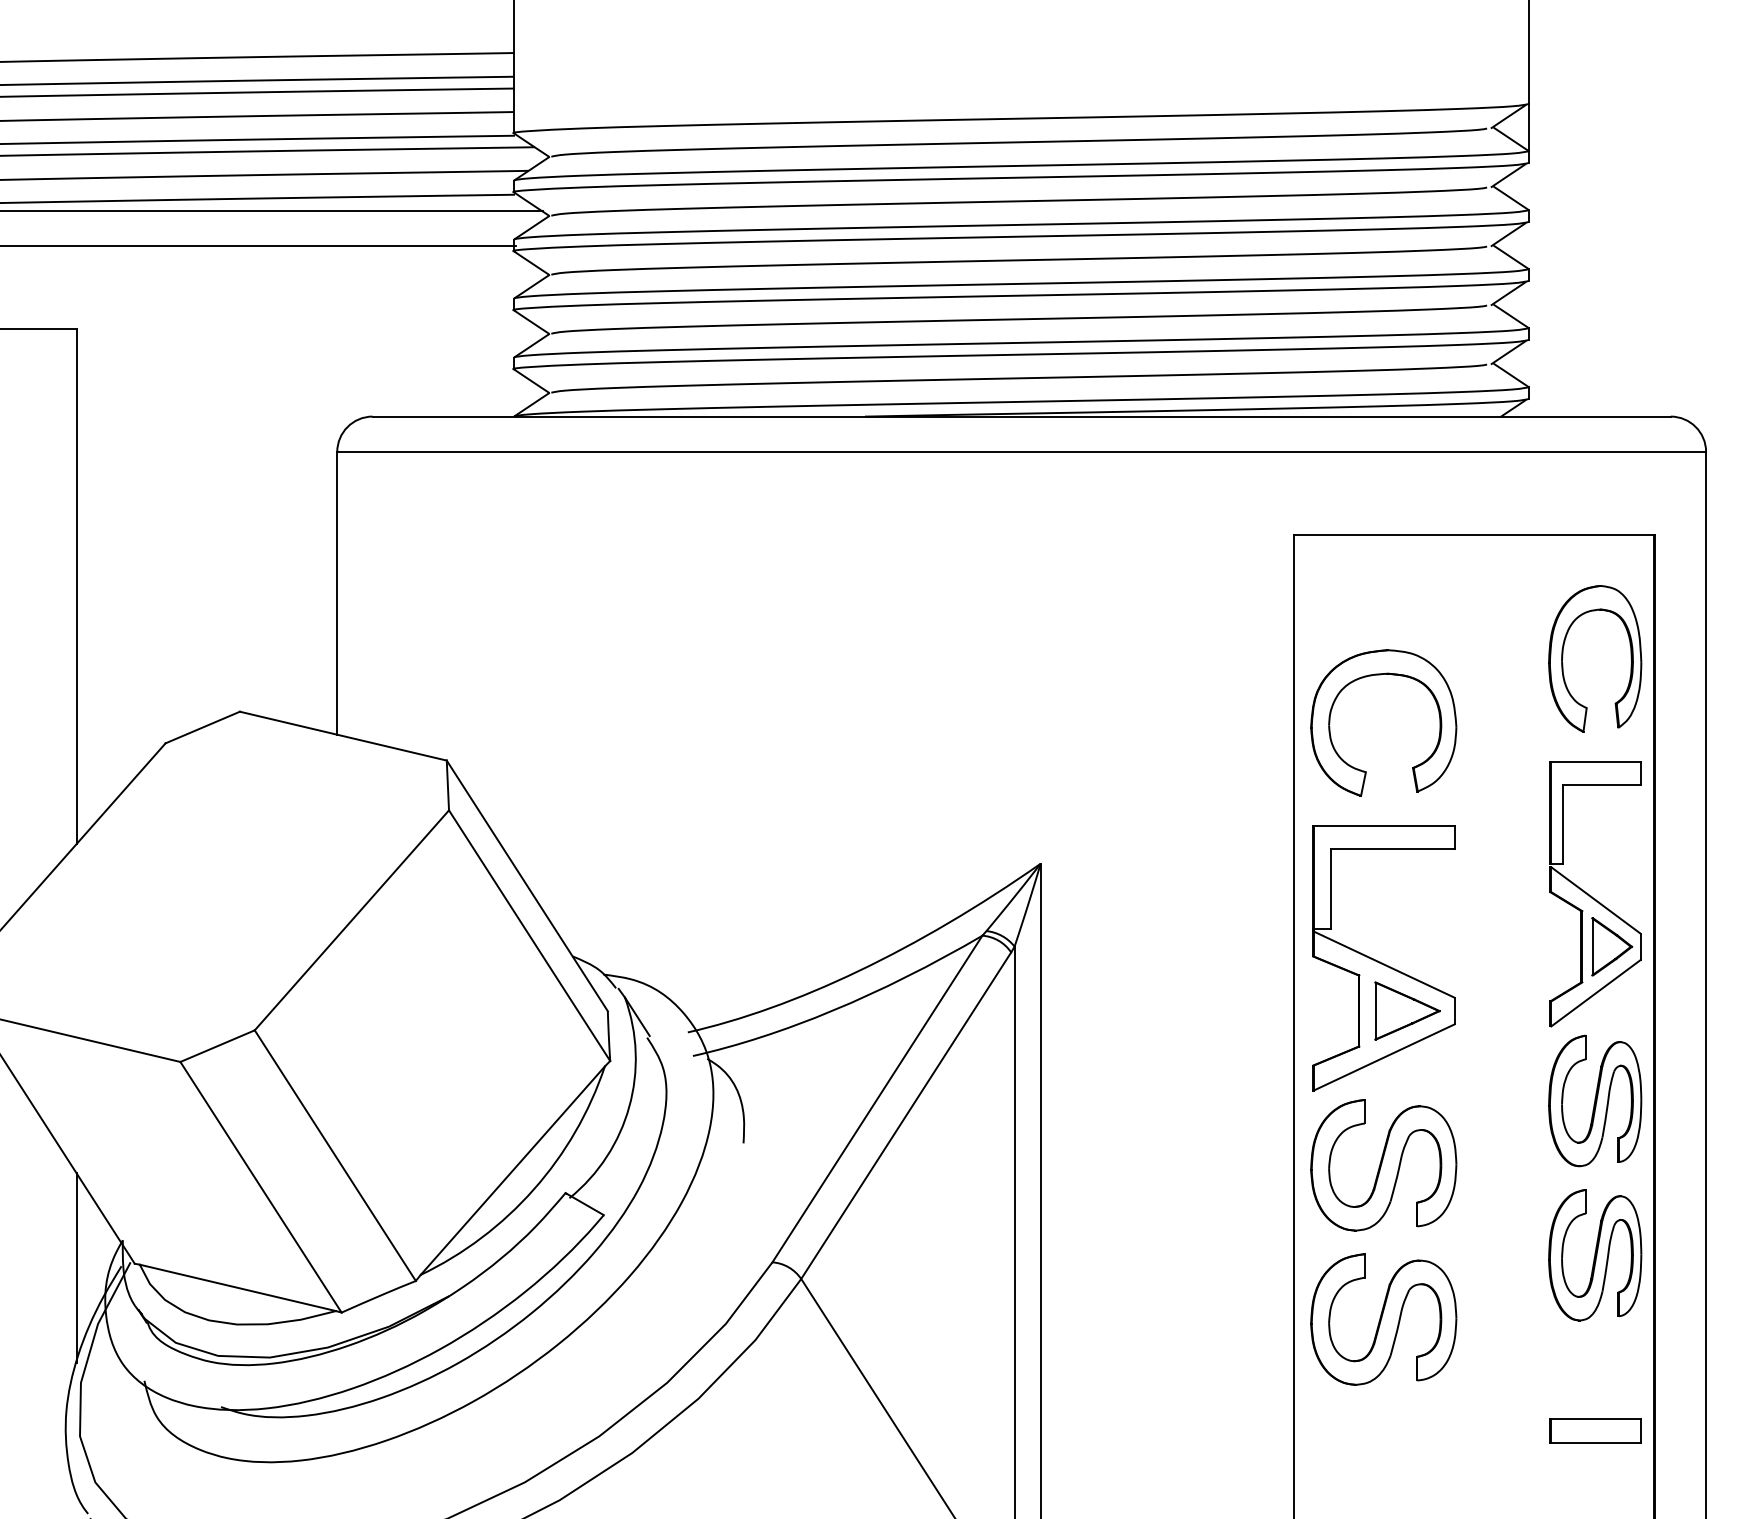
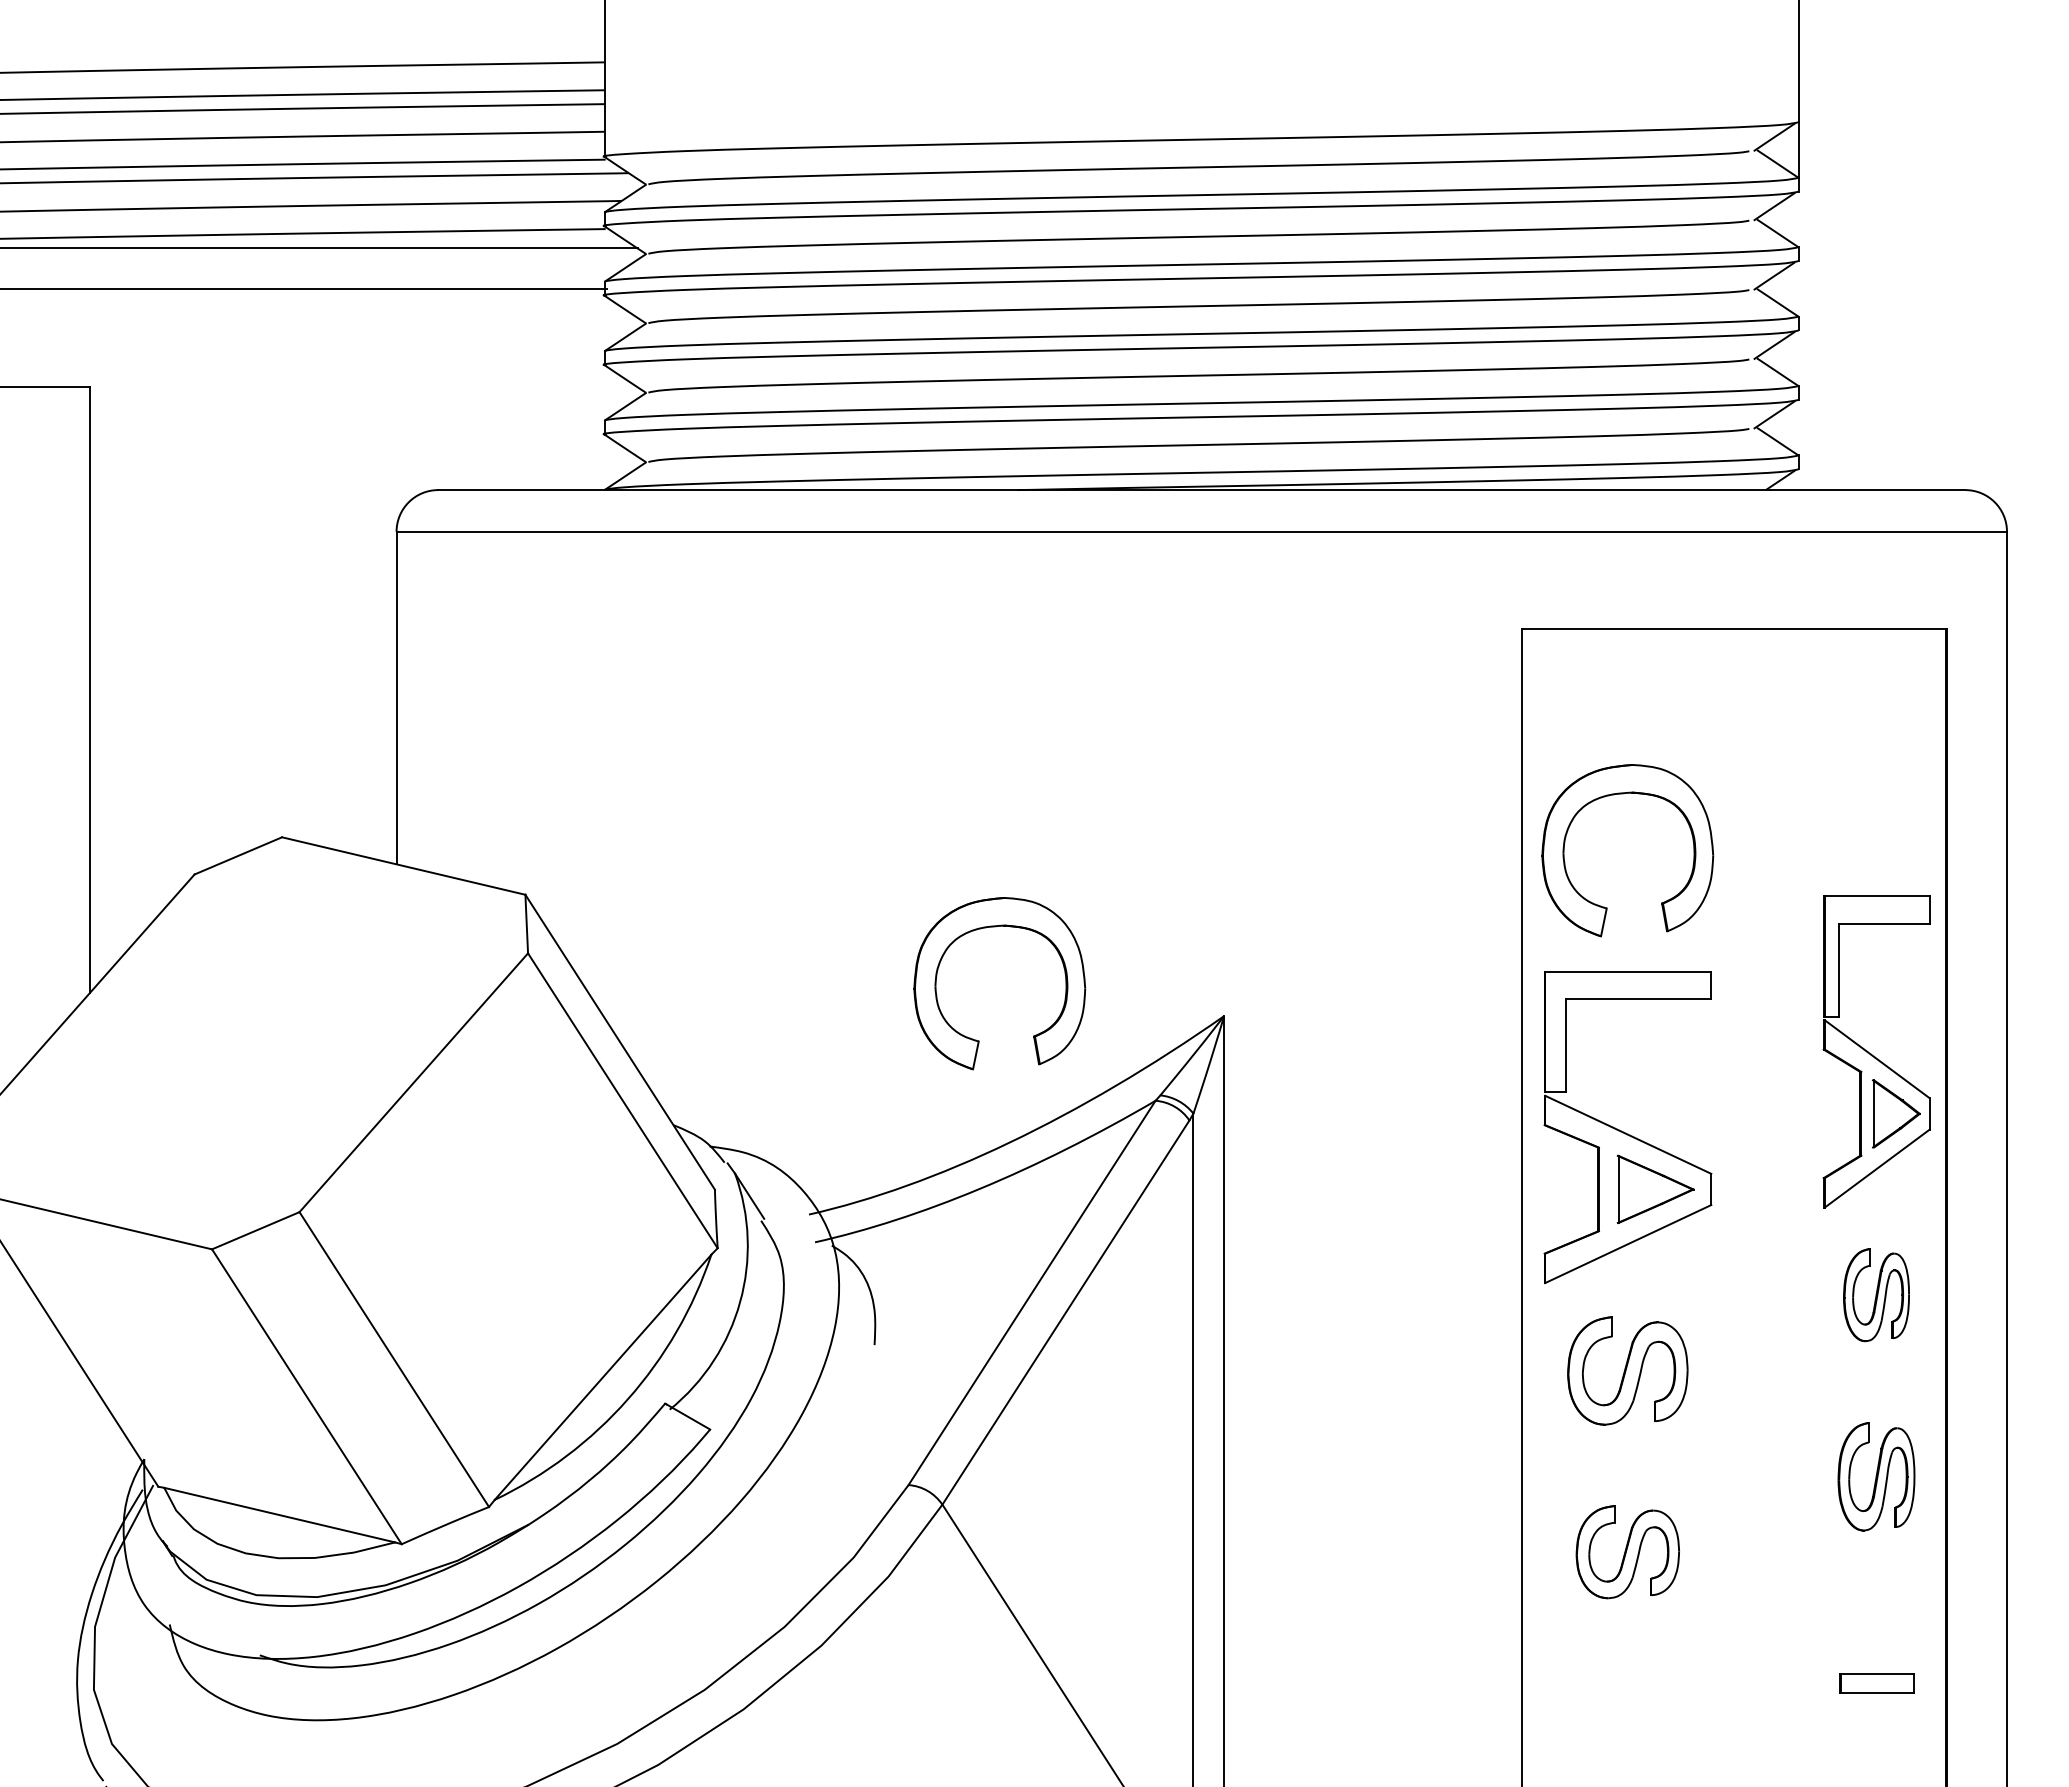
part: (1562, 658) -> (1838, 774), removed
part: (846, 788) -> (995, 927), added
part: (1595, 1100) -> (1876, 1294), size x0.6
part: (1383, 1164) -> (1627, 1370), size x0.7
part: (1595, 1255) -> (1876, 1476), size x0.7
line: (77, 1267) -> (90, 1491), removed
part: (1383, 1318) -> (1627, 1551), size x0.6
part: (1595, 1430) -> (1876, 1682), size x0.7

